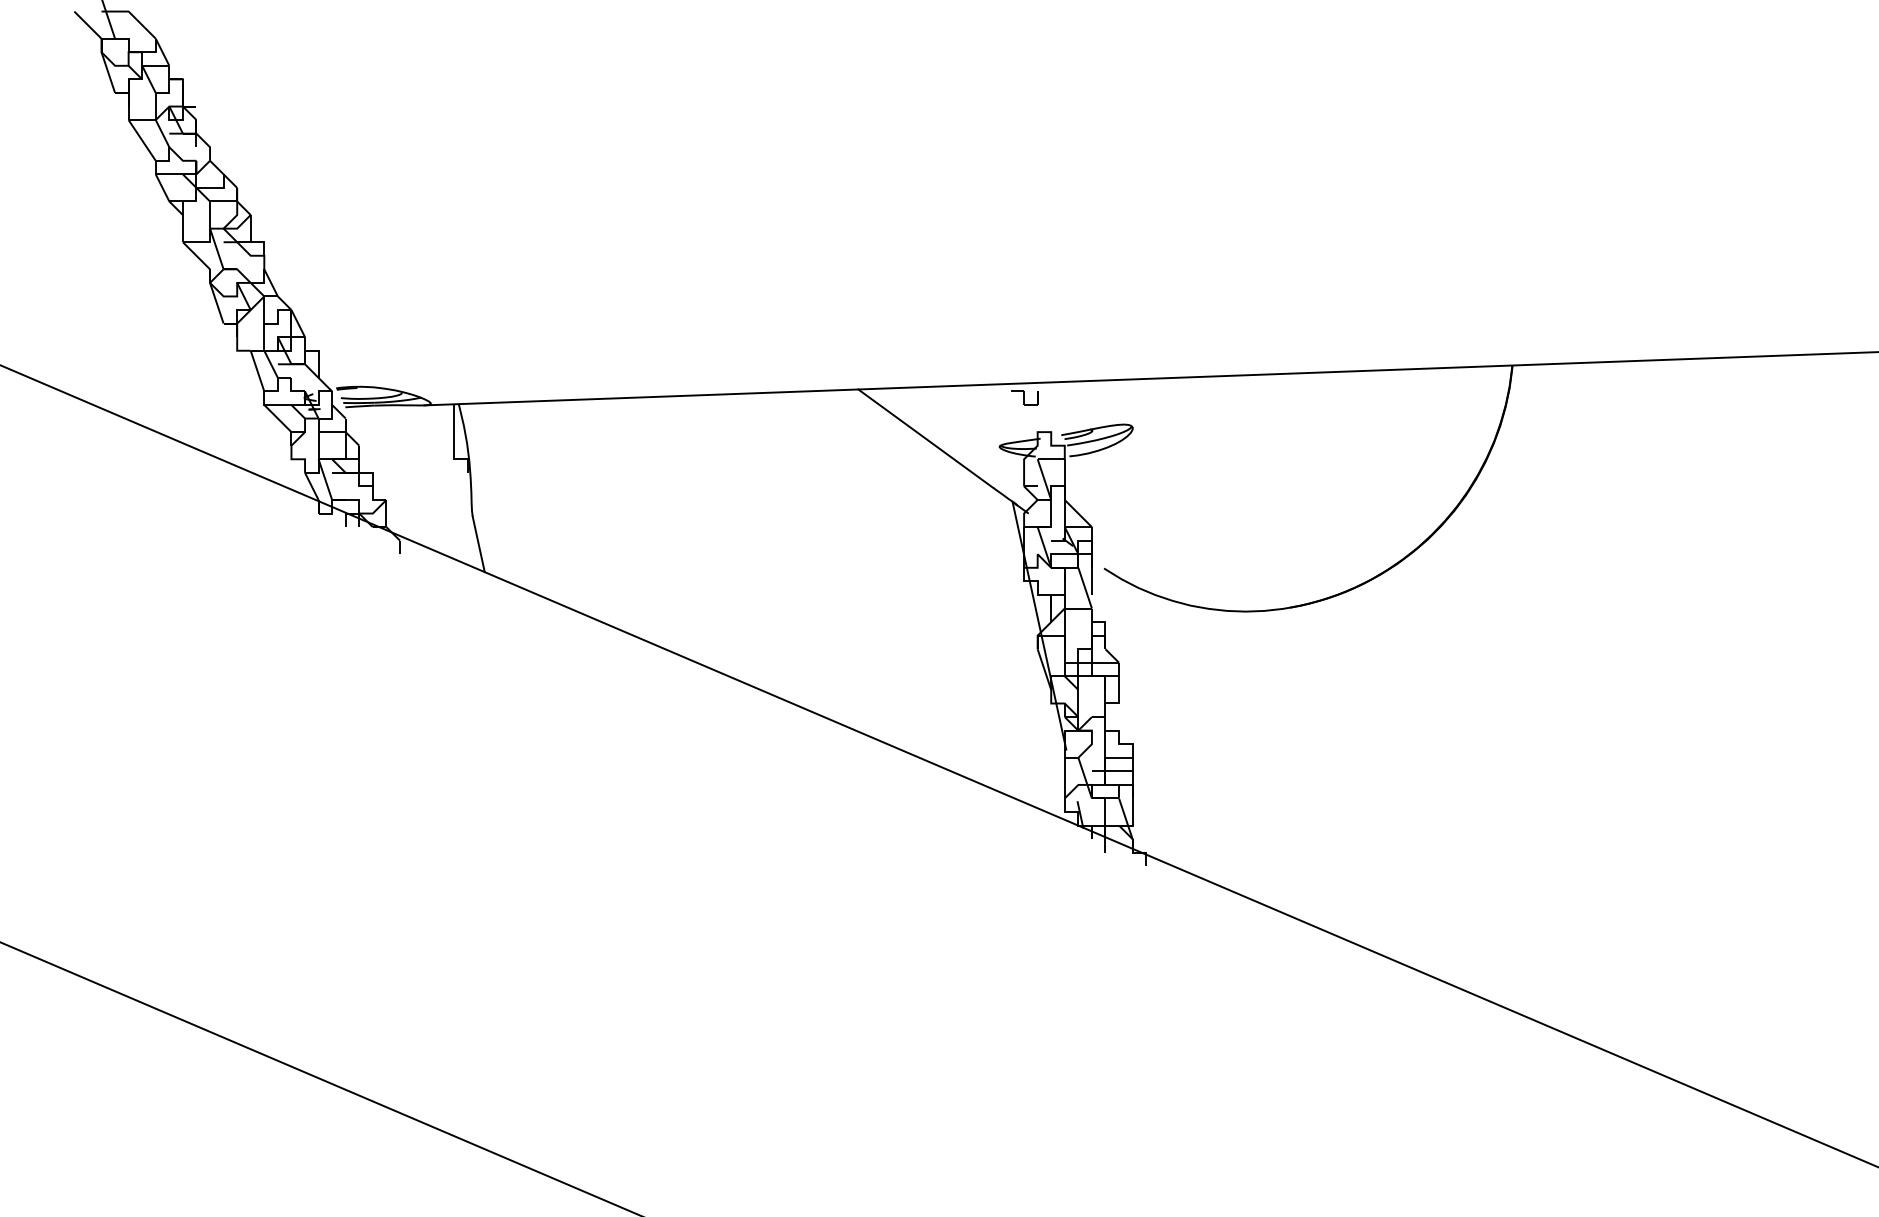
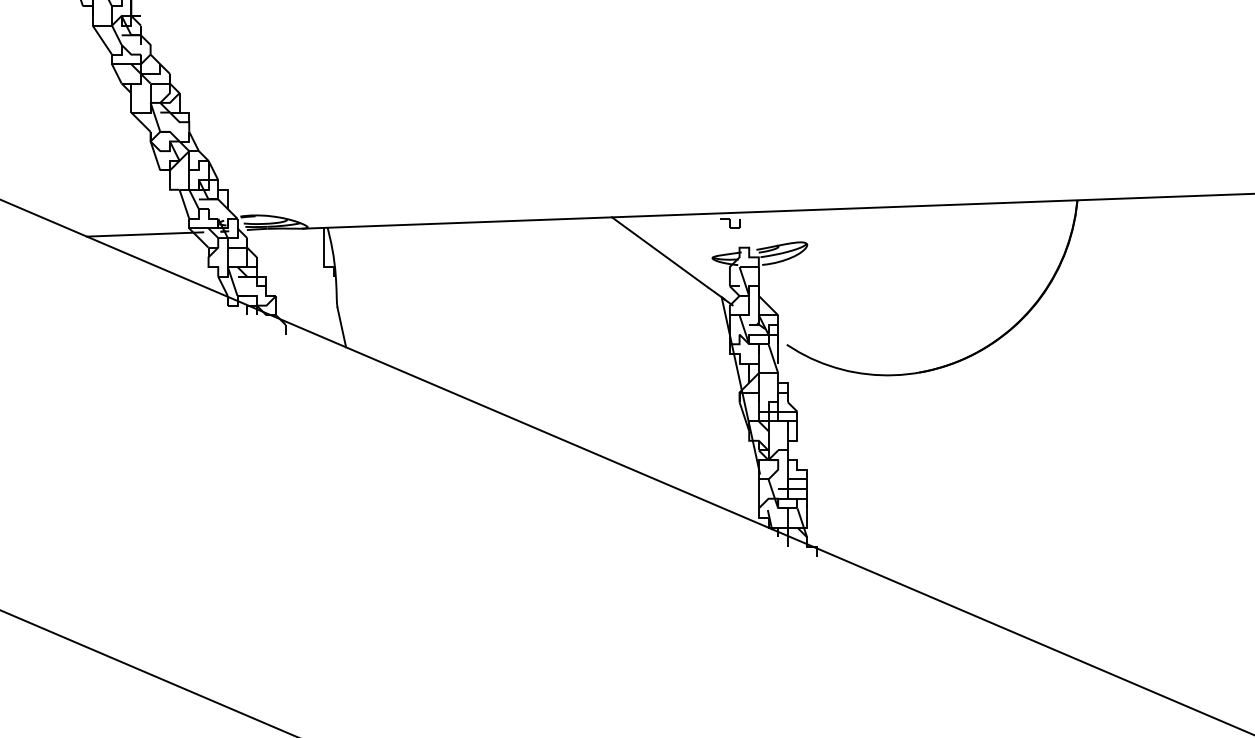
line: (202, 413) -> (145, 234), added

